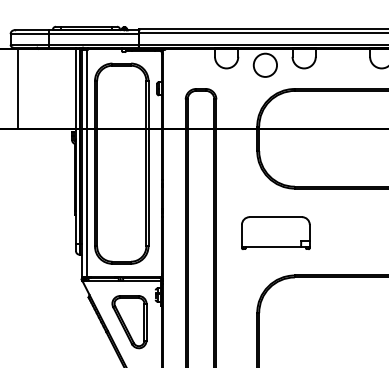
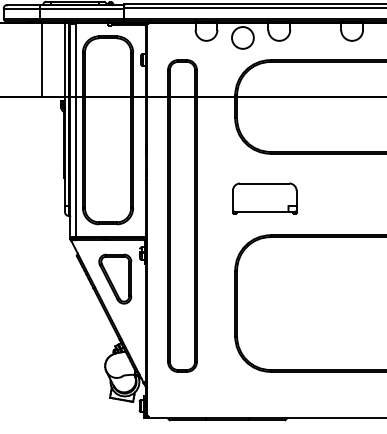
line: (17, 89) -> (42, 60), moved
part: (275, 233) -> (264, 198), moved

